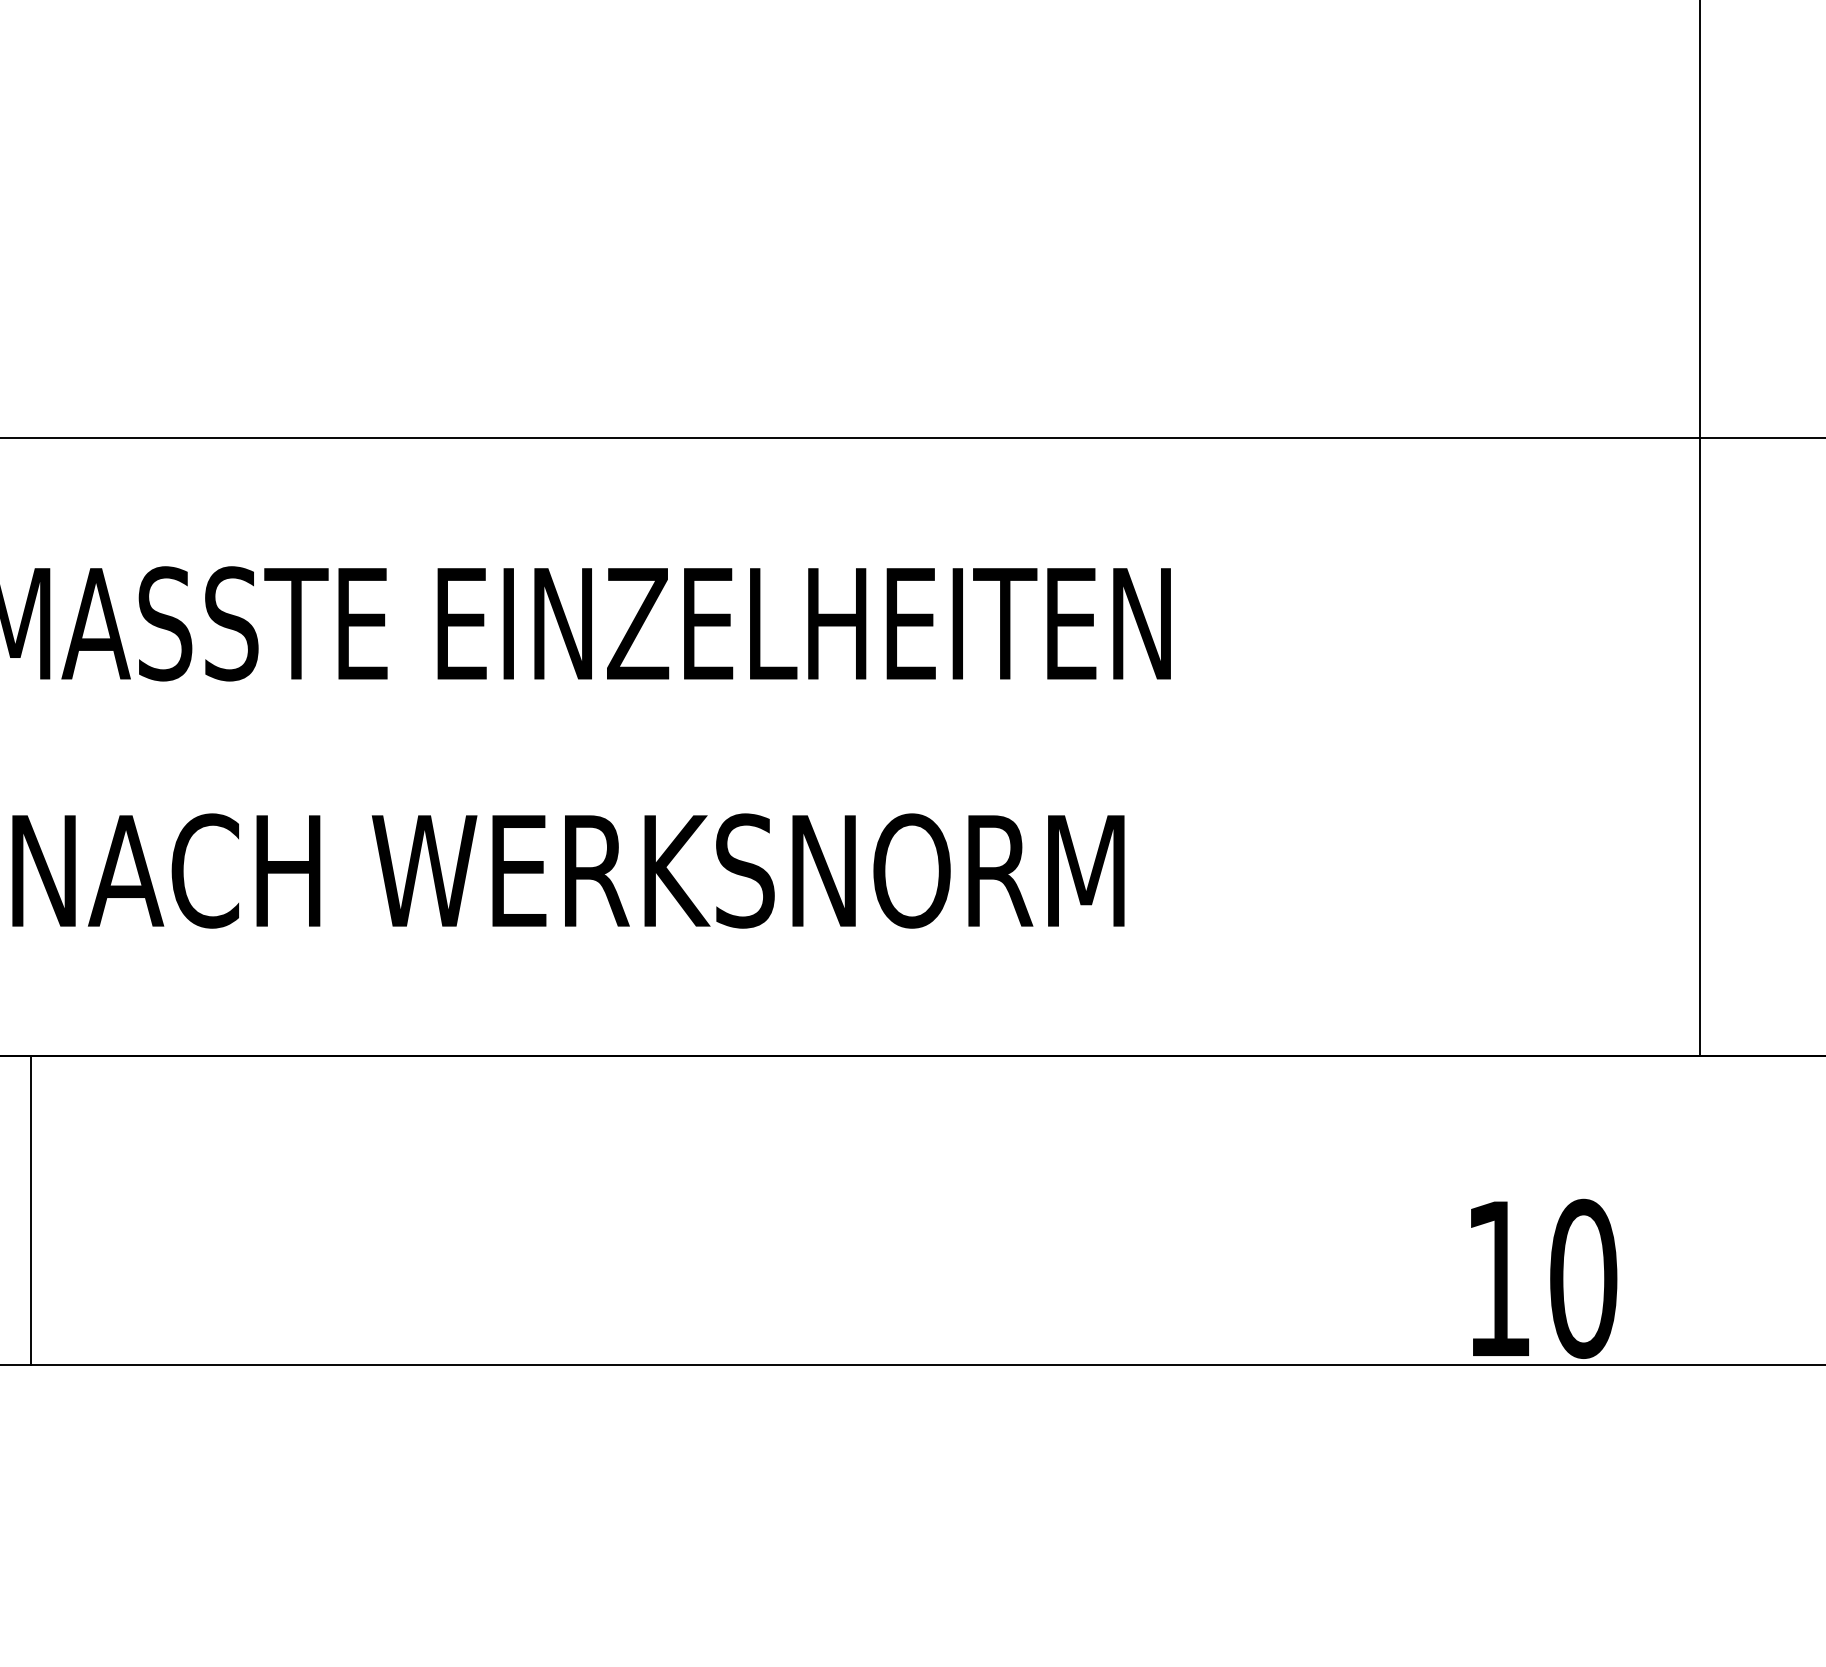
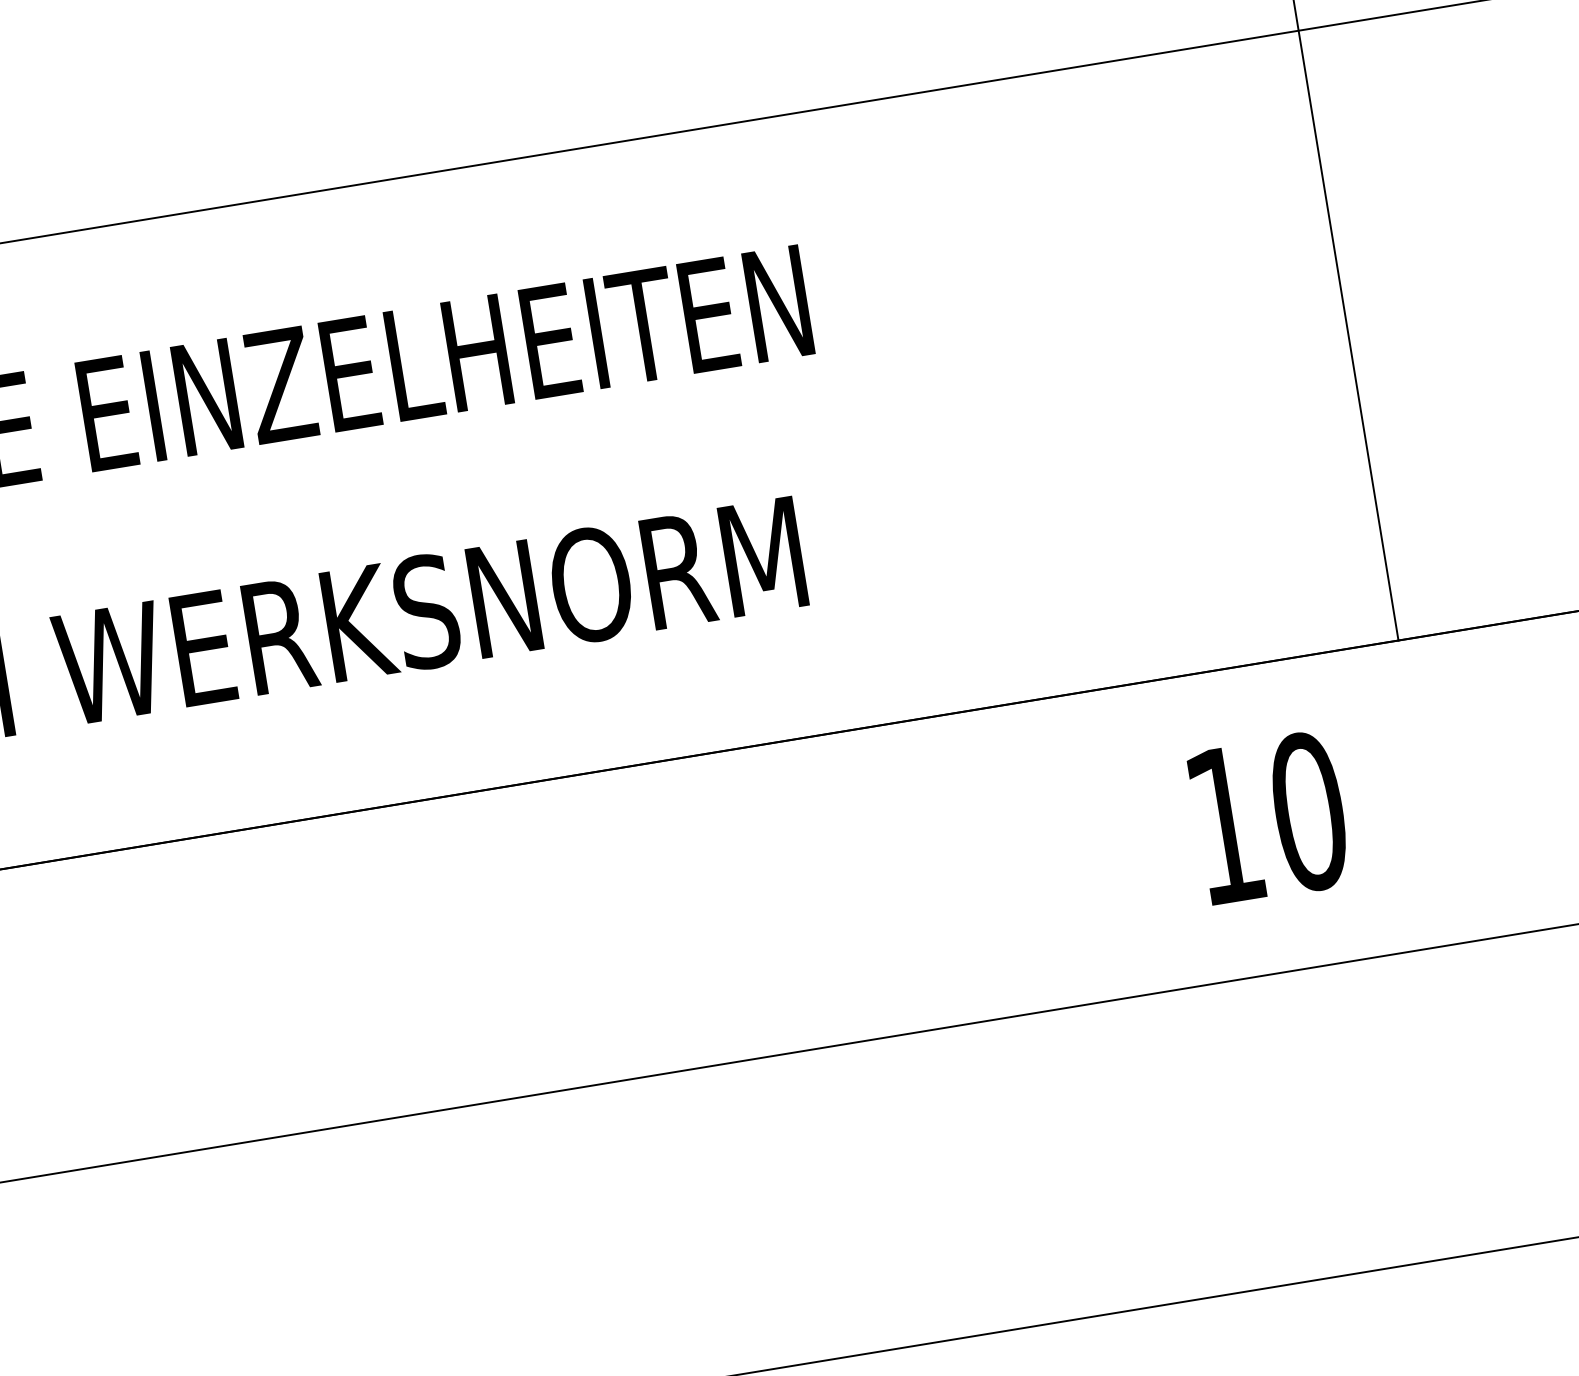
text: (1544, 1278) -> (1270, 817), moved

